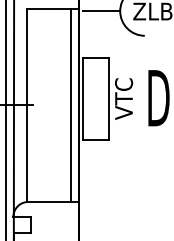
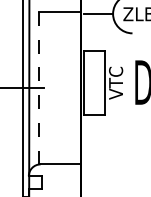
line: (26, 104) -> (39, 87), solid -> dashed
line: (70, 104) -> (73, 87), removed

